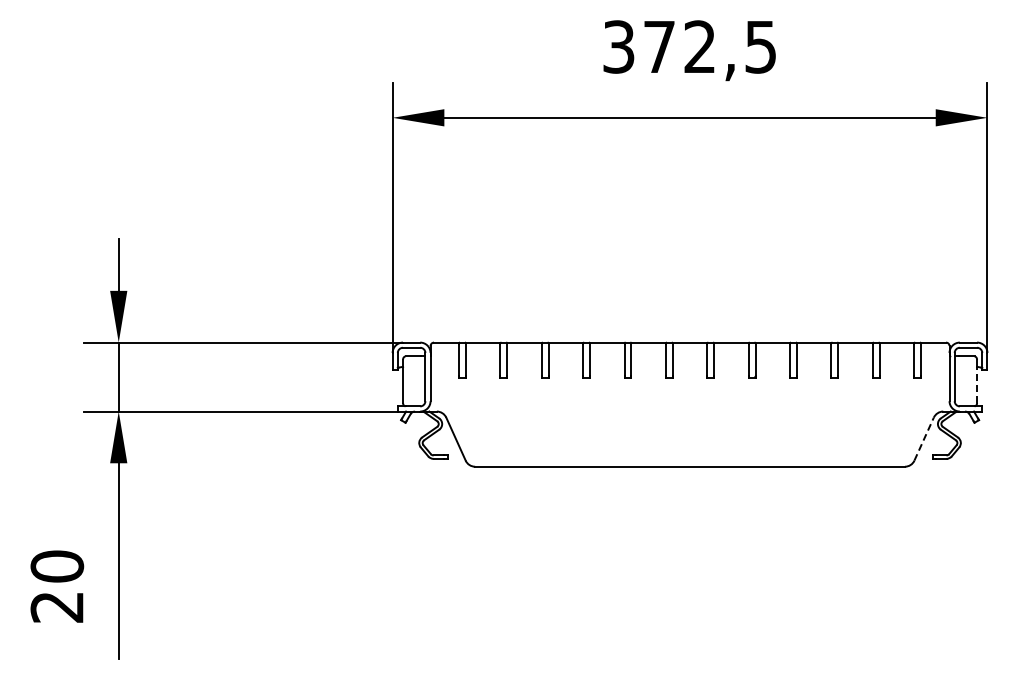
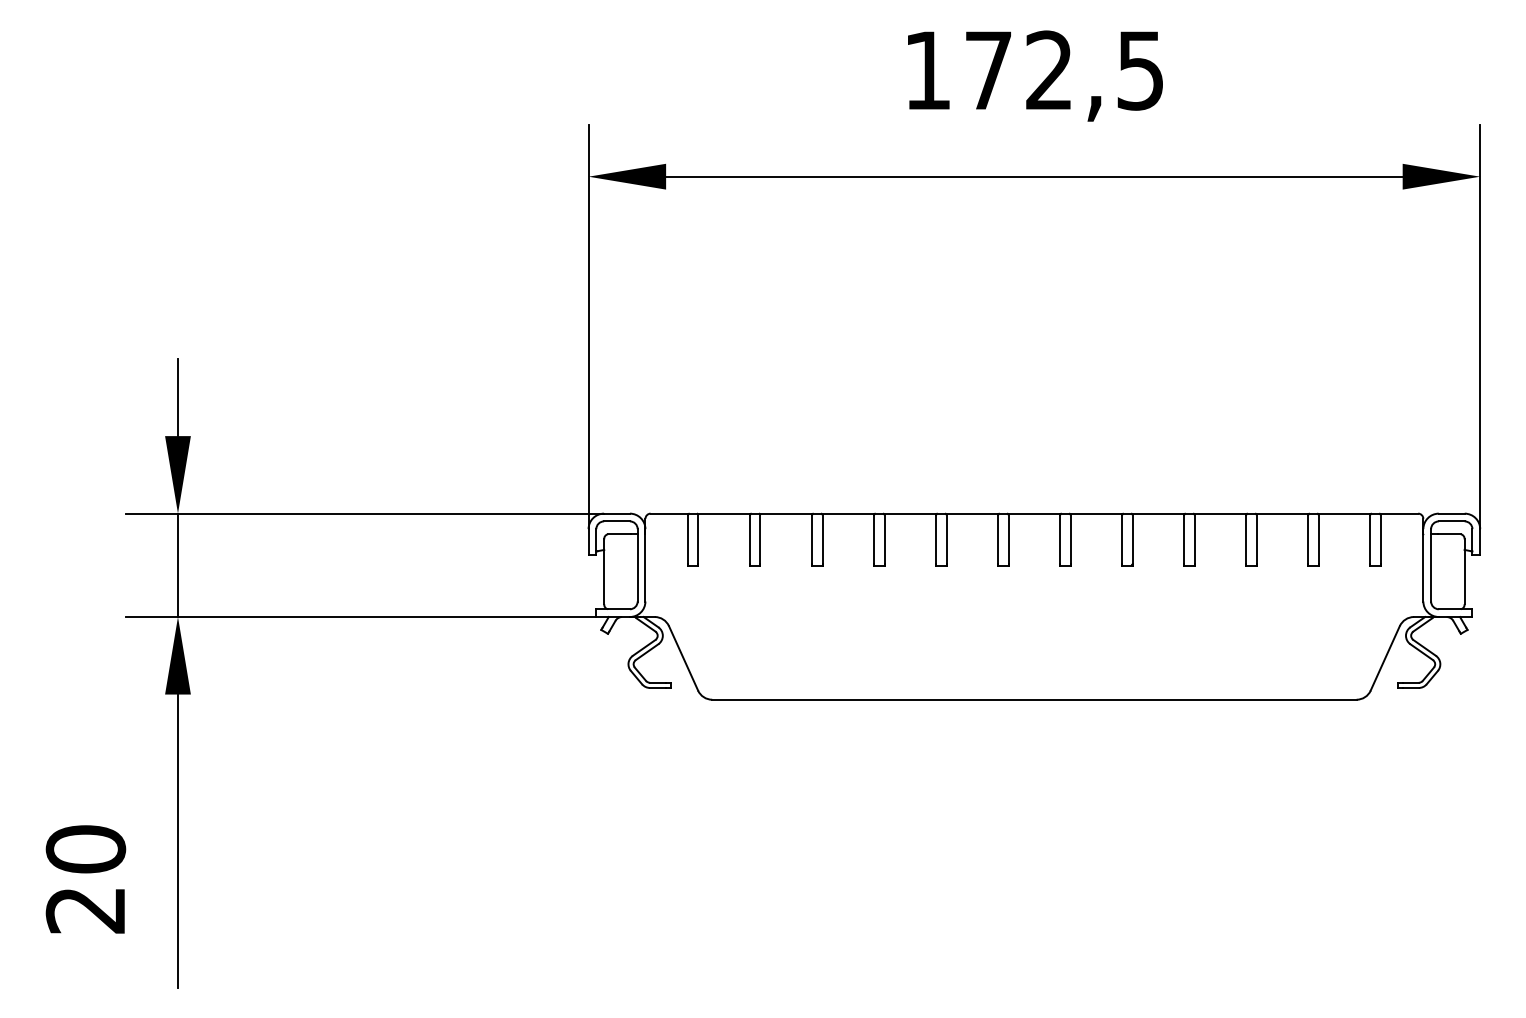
text: (618, 46) -> (927, 69), 372,5 -> 172,5
line: (977, 384) -> (1465, 576), dashed -> solid
line: (924, 439) -> (1385, 658), dashed -> solid

